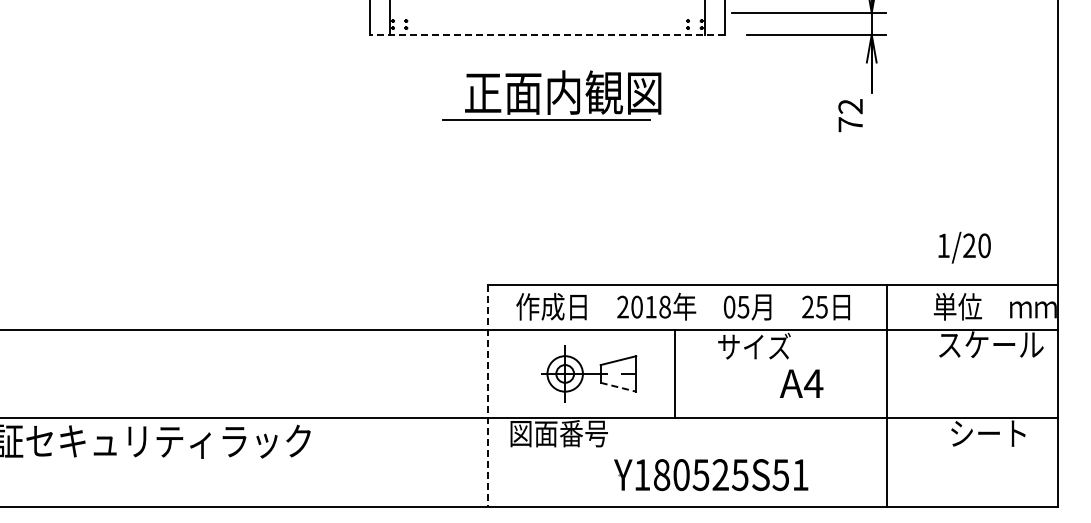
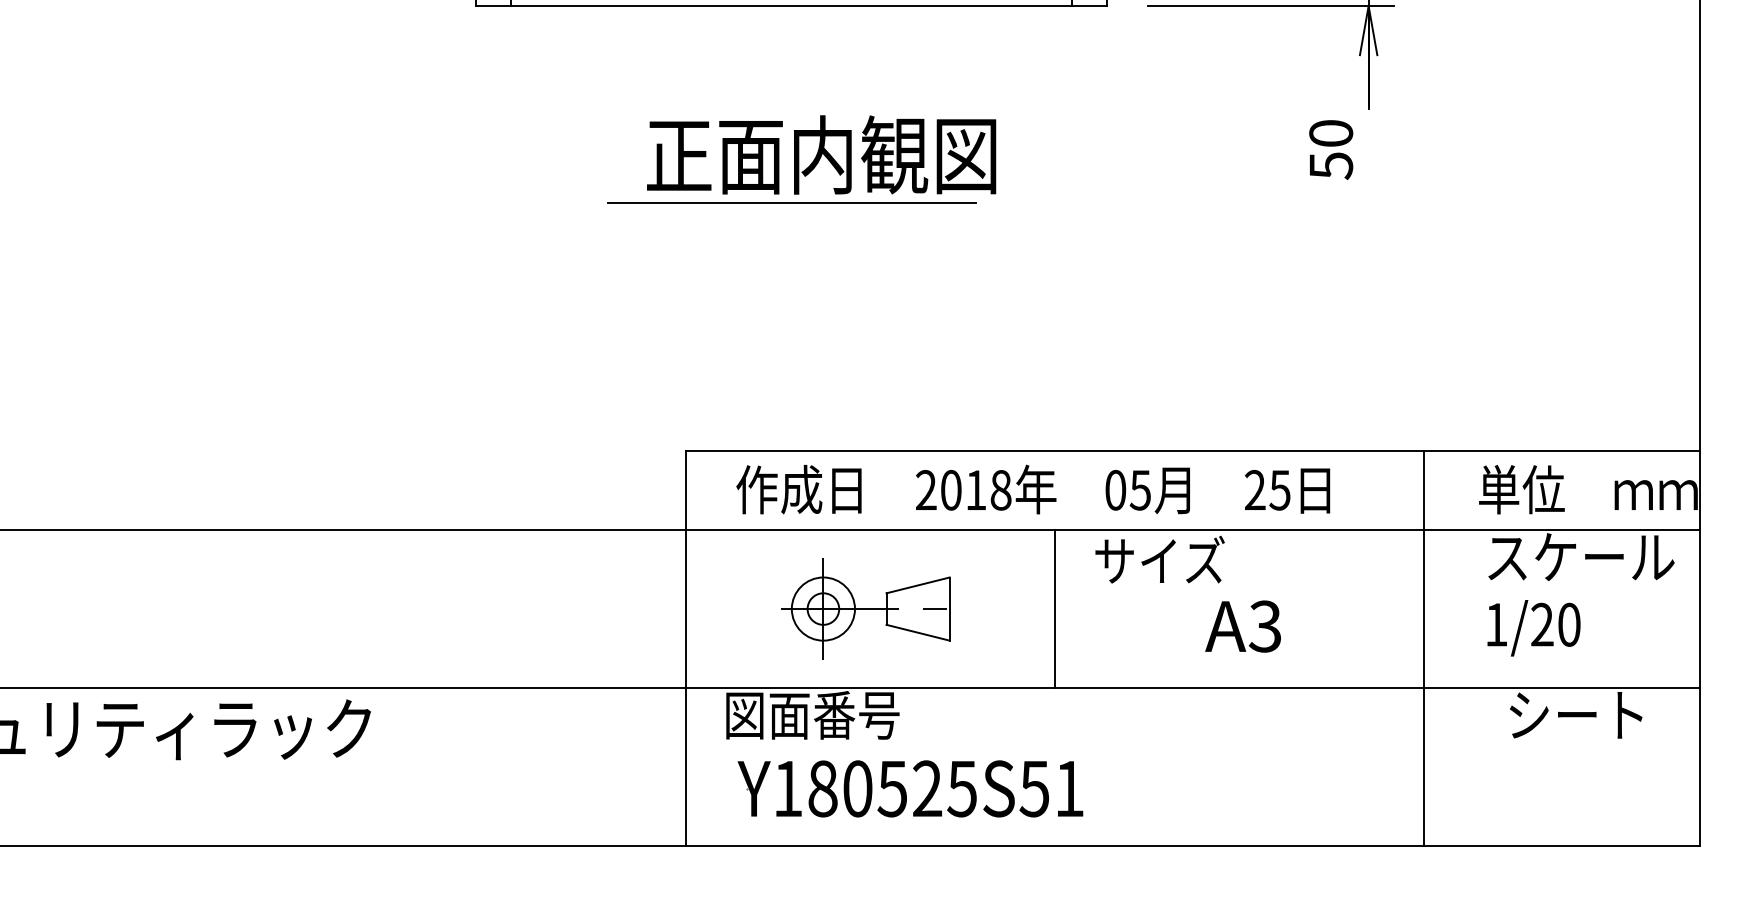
line: (547, 34) -> (791, 5), dashed -> solid
part: (551, 95) -> (800, 160), moved
text: (850, 115) -> (1330, 149), 72 -> 50
text: (964, 247) -> (1533, 627), moved
line: (675, 373) -> (1055, 608), moved
text: (813, 383) -> (1265, 626), A4 -> A3
line: (618, 387) -> (918, 633), dashed -> solid
line: (487, 396) -> (685, 649), dashed -> solid
line: (886, 396) -> (1423, 649), moved
part: (711, 475) -> (911, 789), moved

